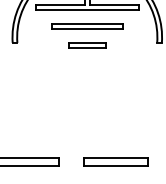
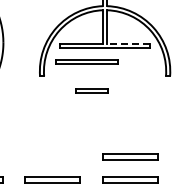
line: (114, 5) -> (128, 43), solid -> dashed
part: (86, 25) -> (86, 61), moved
part: (86, 44) -> (91, 90), moved
part: (116, 134) -> (130, 156), added

